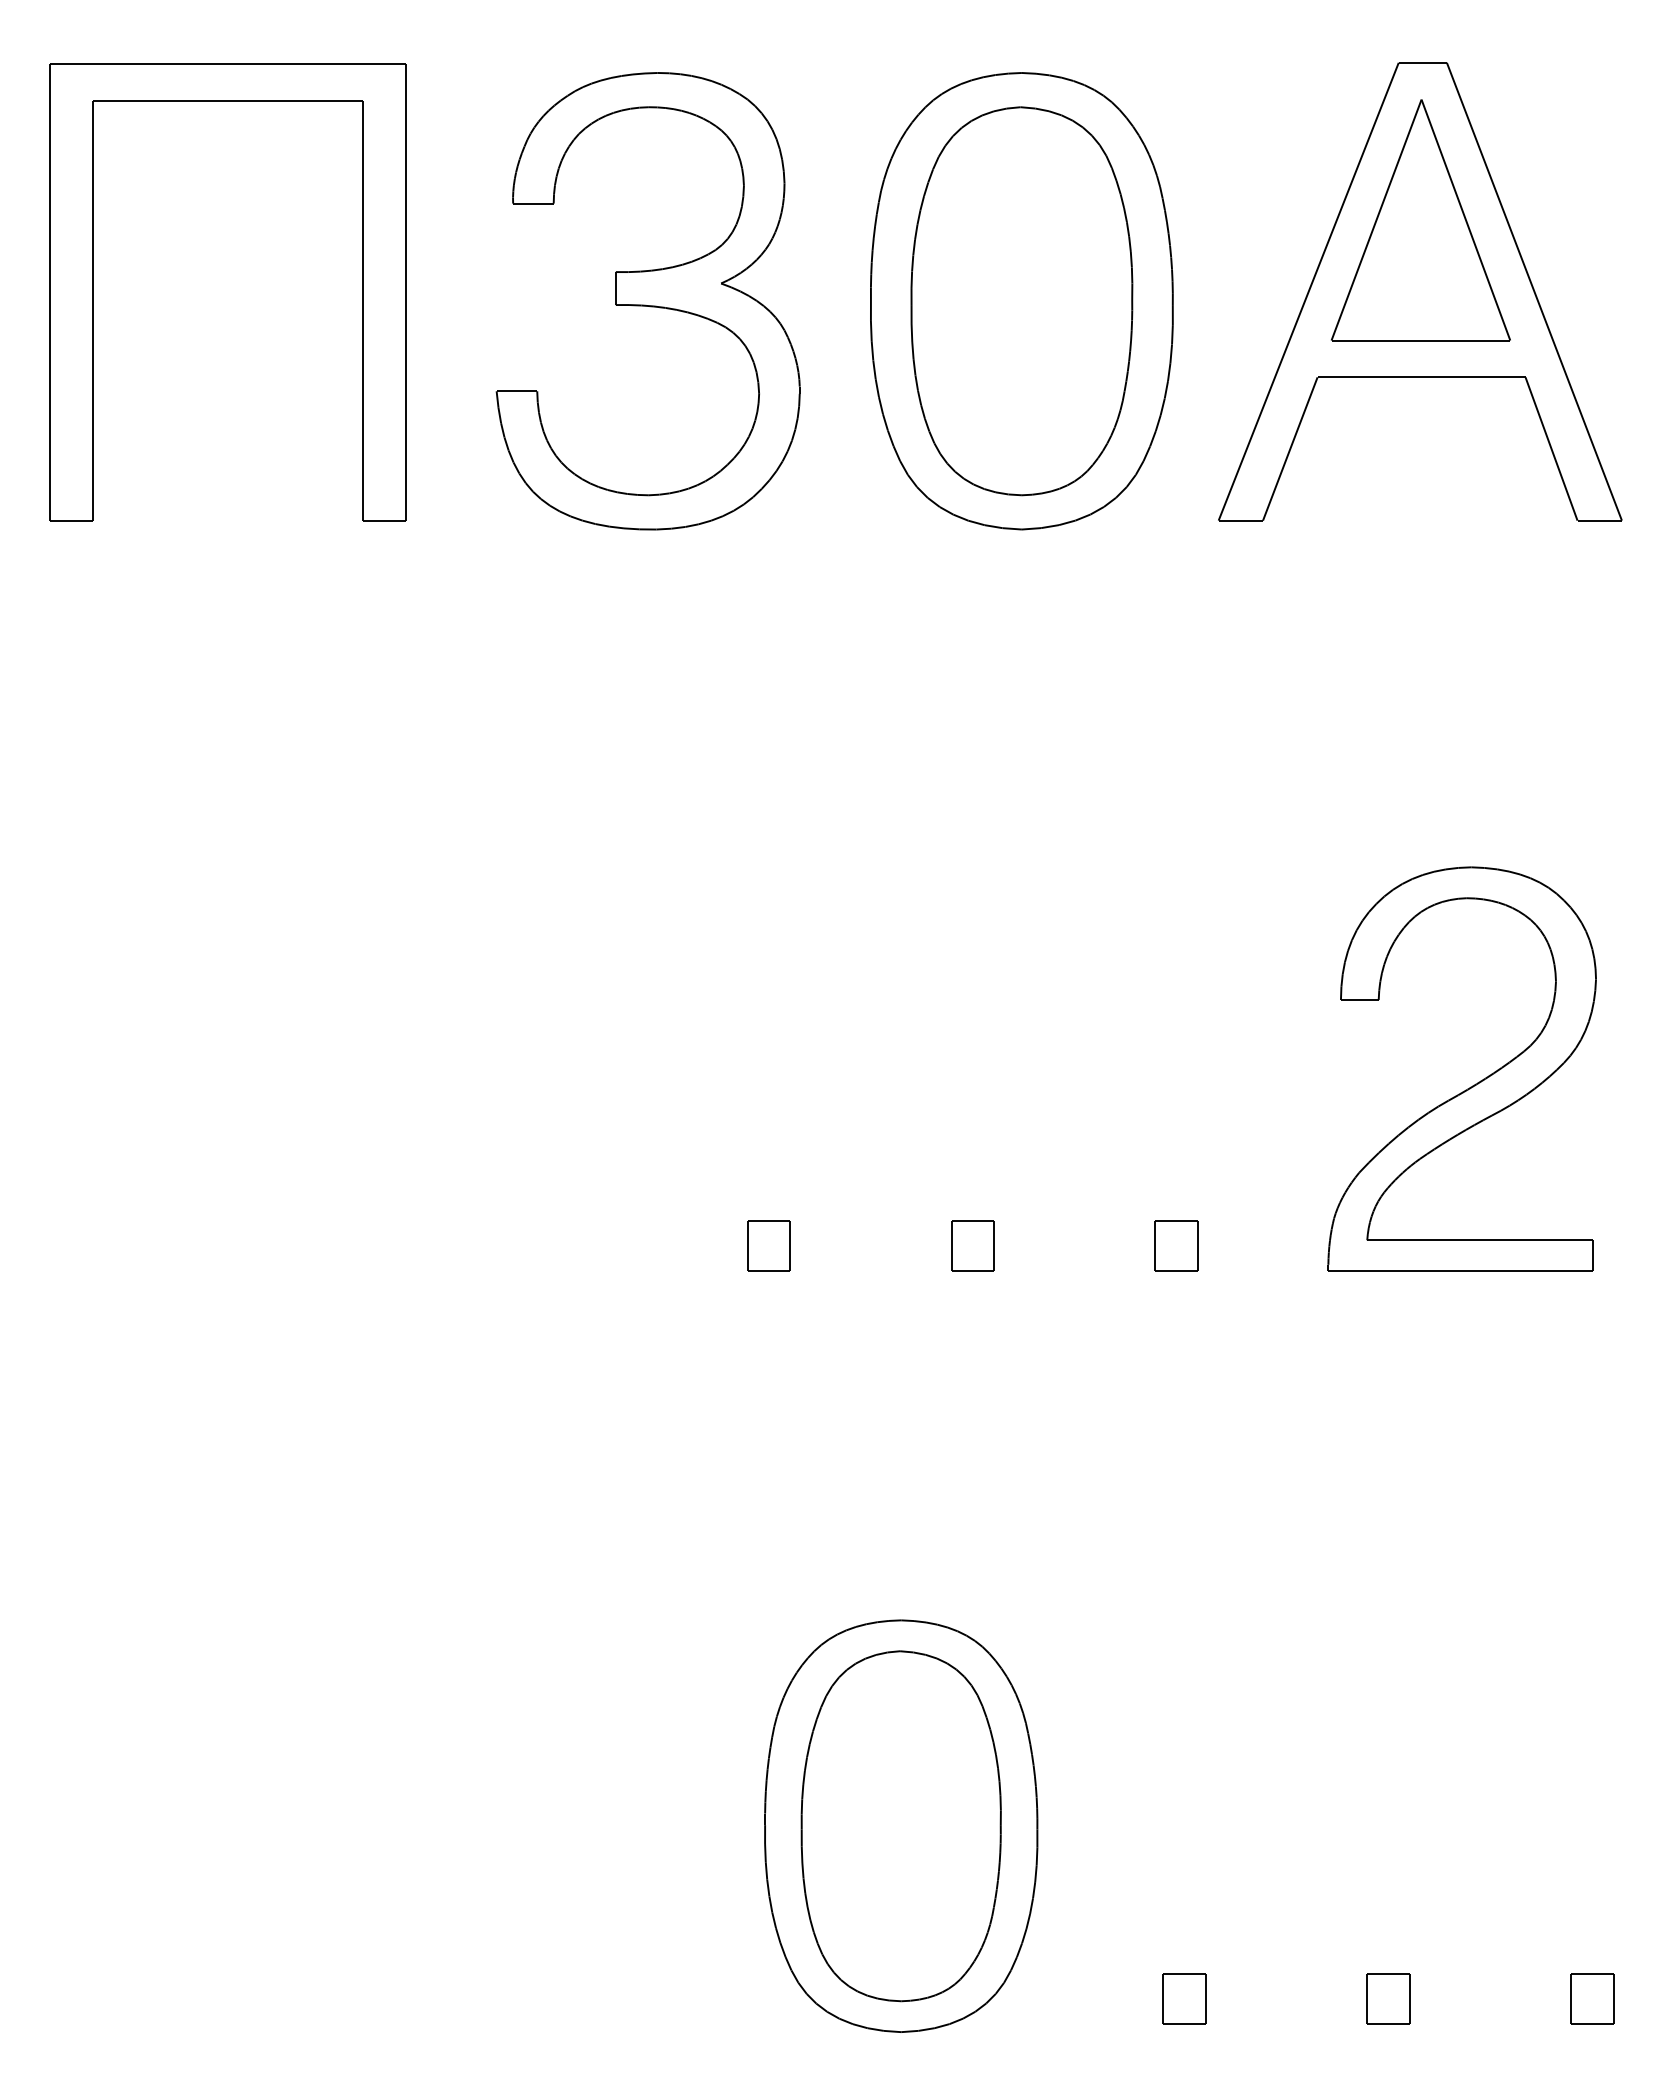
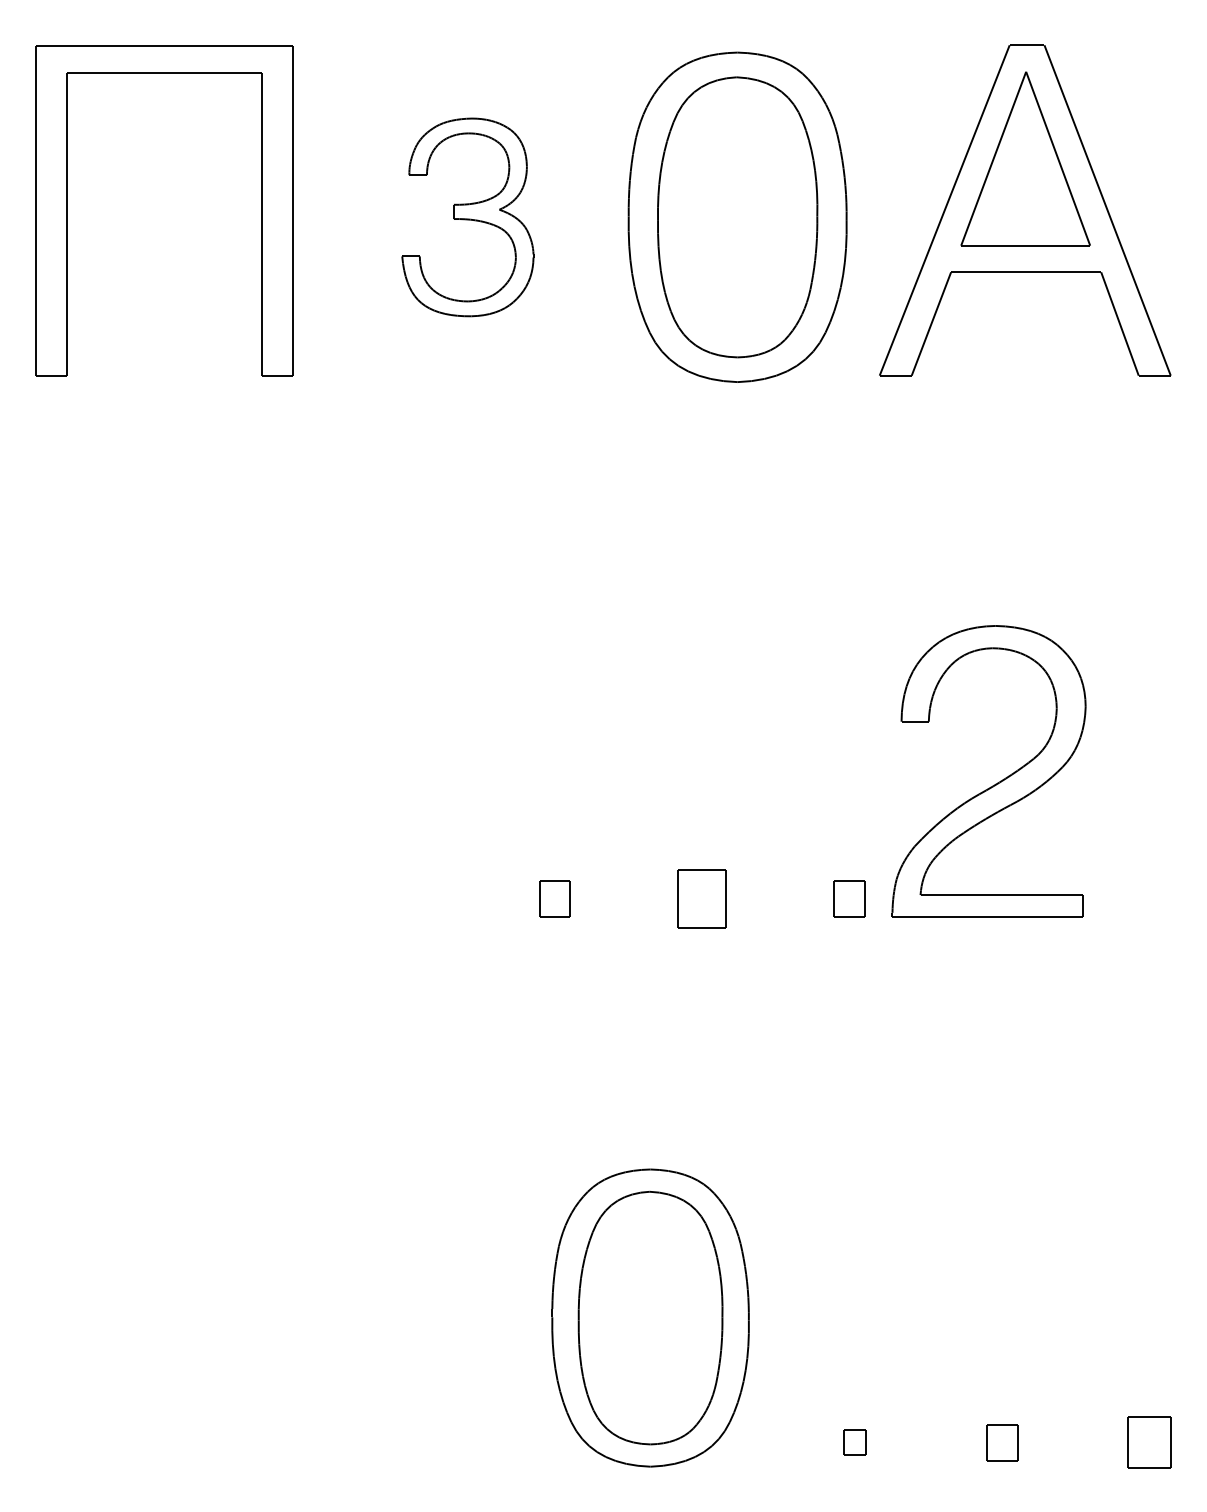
part: (647, 301) -> (467, 217), size x0.6
part: (1470, 1086) -> (995, 784), moved
part: (972, 1245) -> (702, 898), size x1.6
part: (1184, 1998) -> (855, 1442), size x0.7
part: (1592, 1998) -> (1149, 1442), size x1.4

